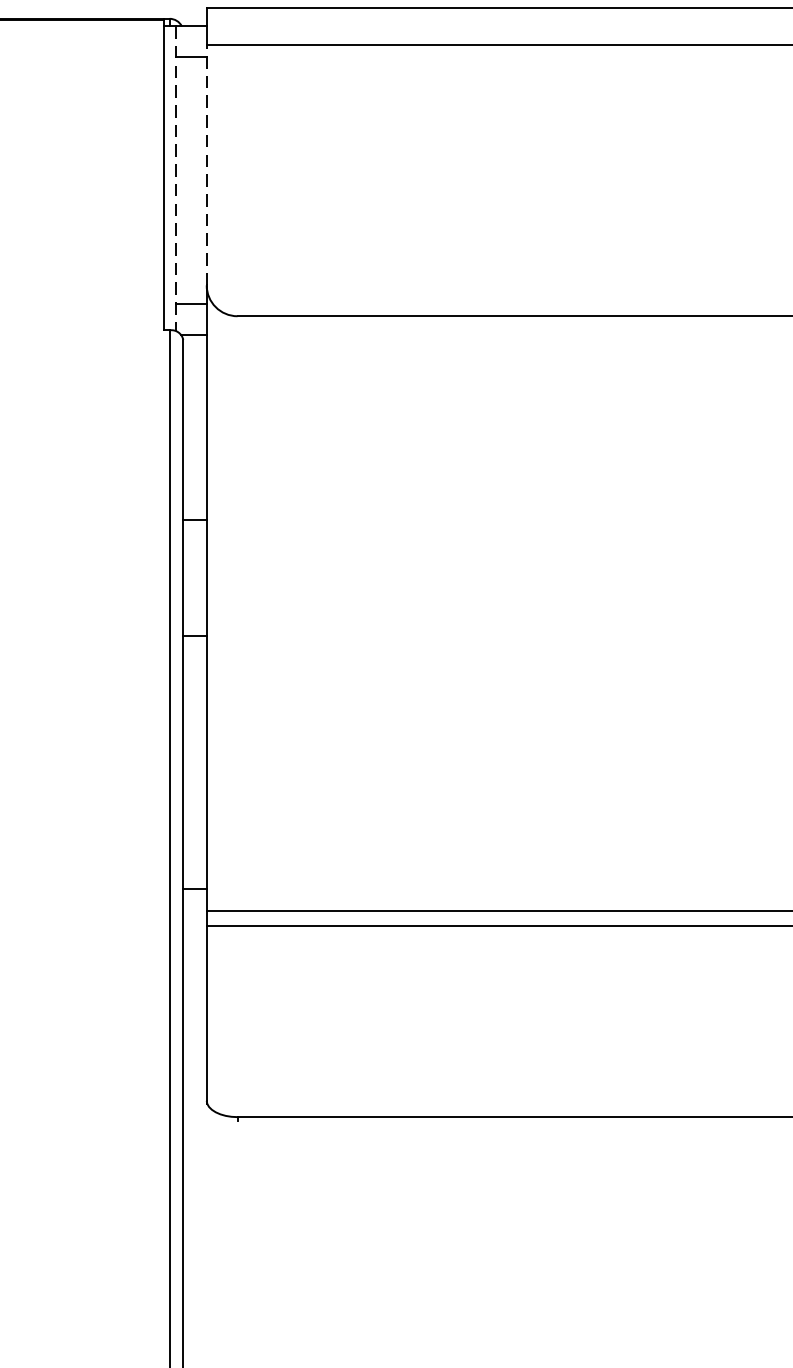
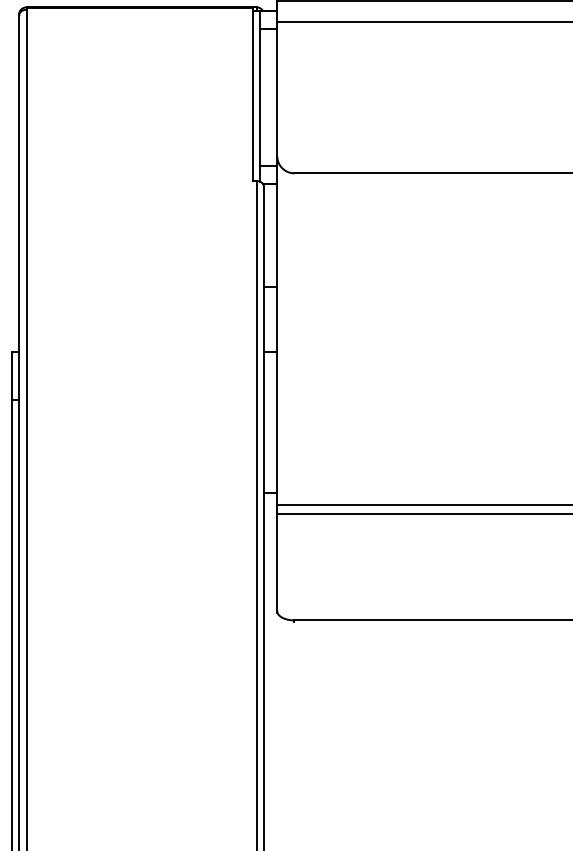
line: (207, 164) -> (277, 88), dashed -> solid
line: (176, 180) -> (260, 97), dashed -> solid

